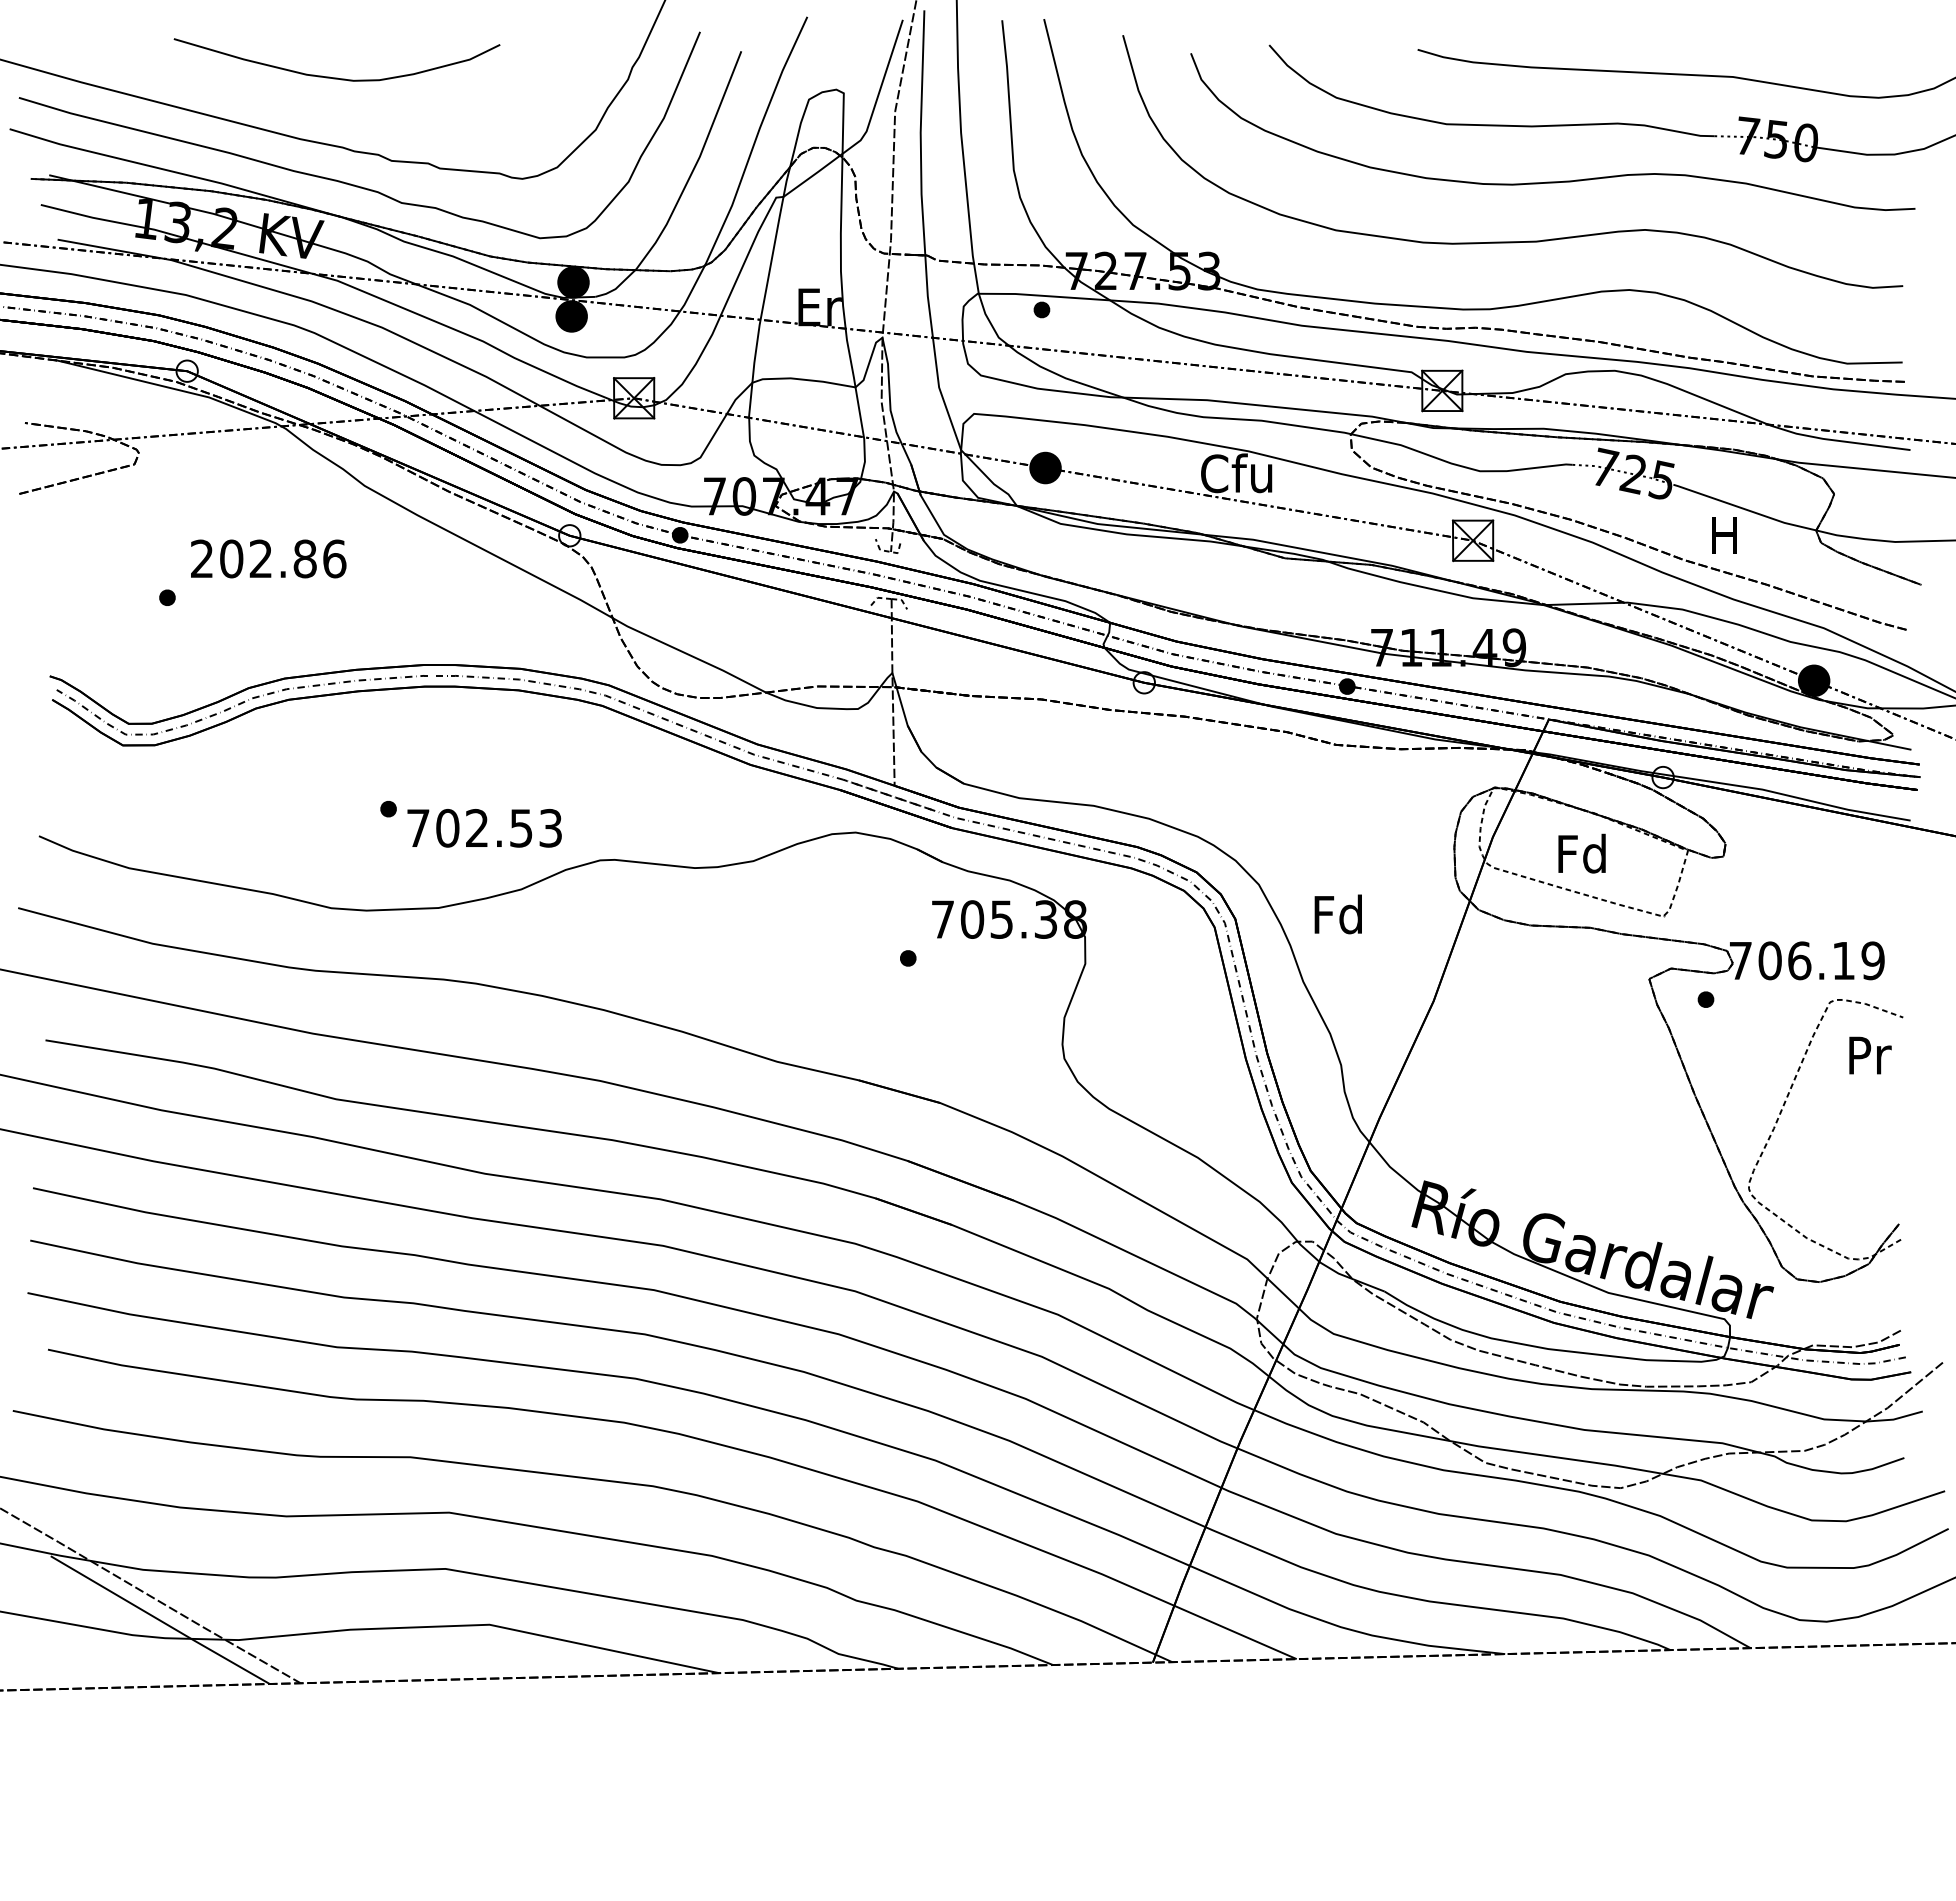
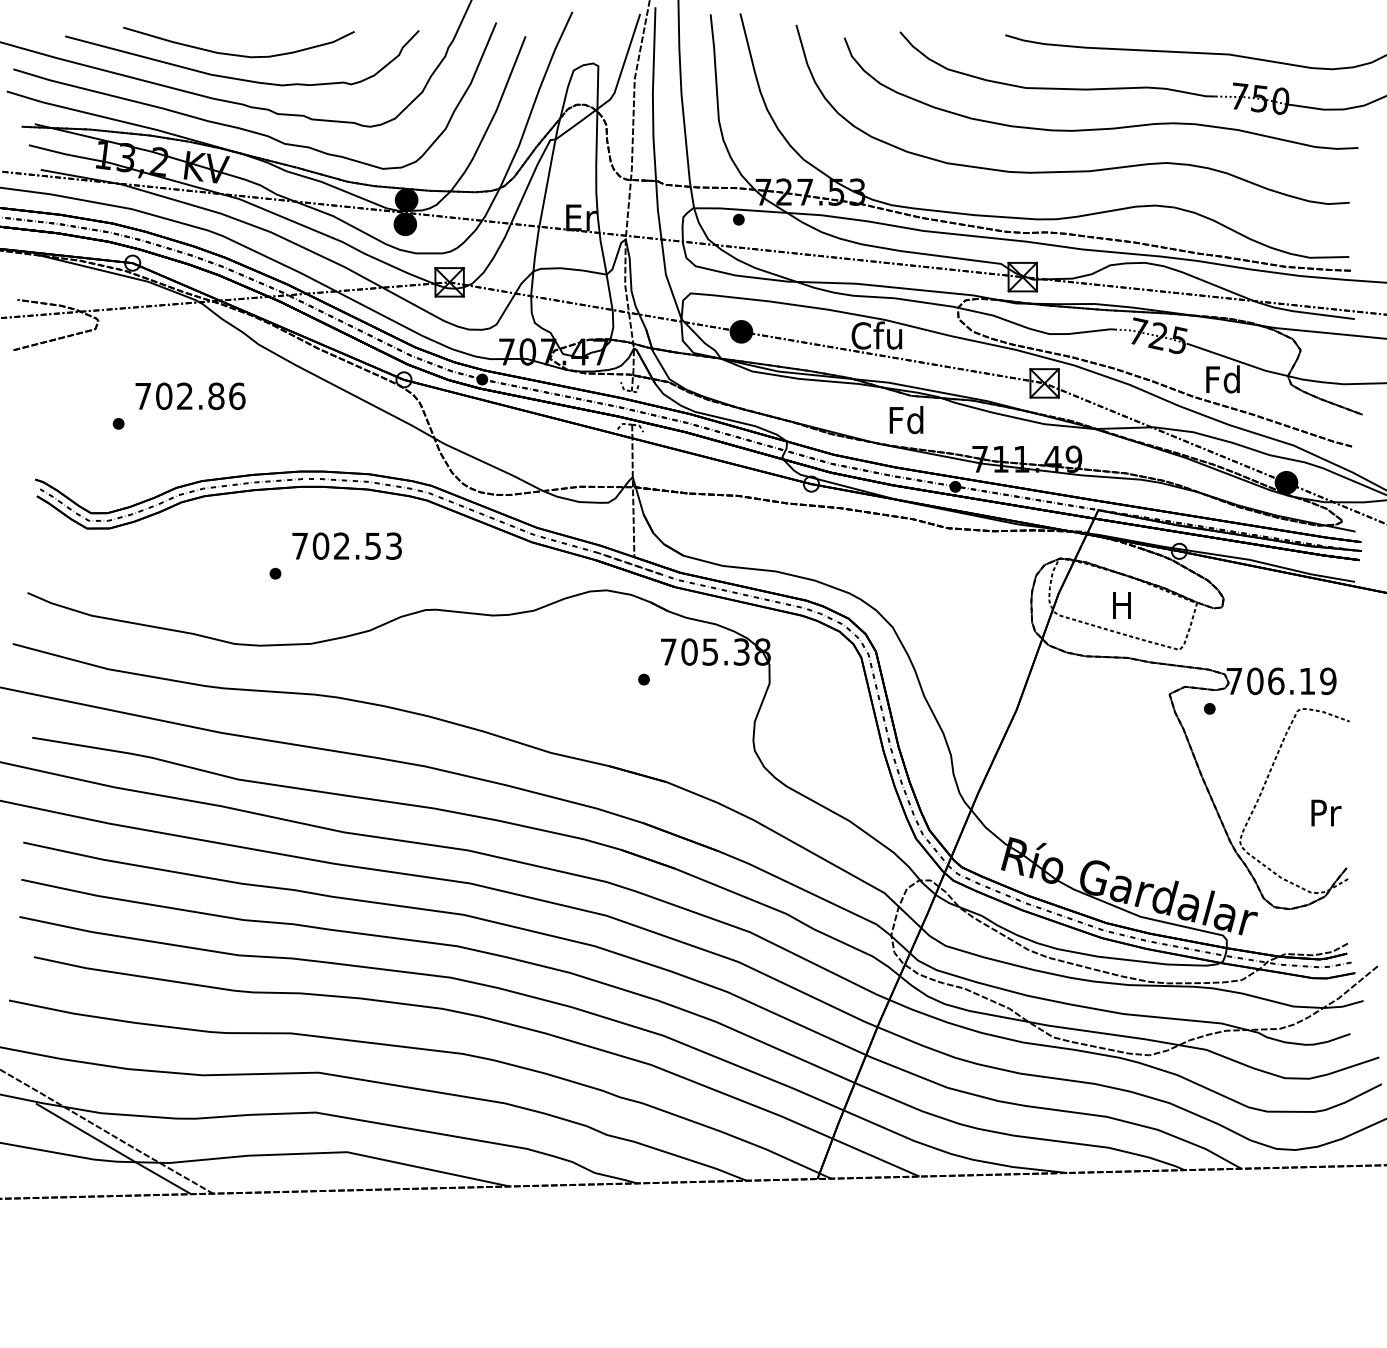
curve: (335, 110) -> (237, 78), added
text: (1724, 534) -> (1222, 378), H -> Fd
text: (201, 558) -> (142, 395), 202.86 -> 702.86
text: (484, 828) -> (347, 546), moved
text: (1581, 853) -> (1121, 605), Fd -> H
text: (1337, 914) -> (905, 420), moved
text: (1870, 1055) -> (1326, 813), moved

